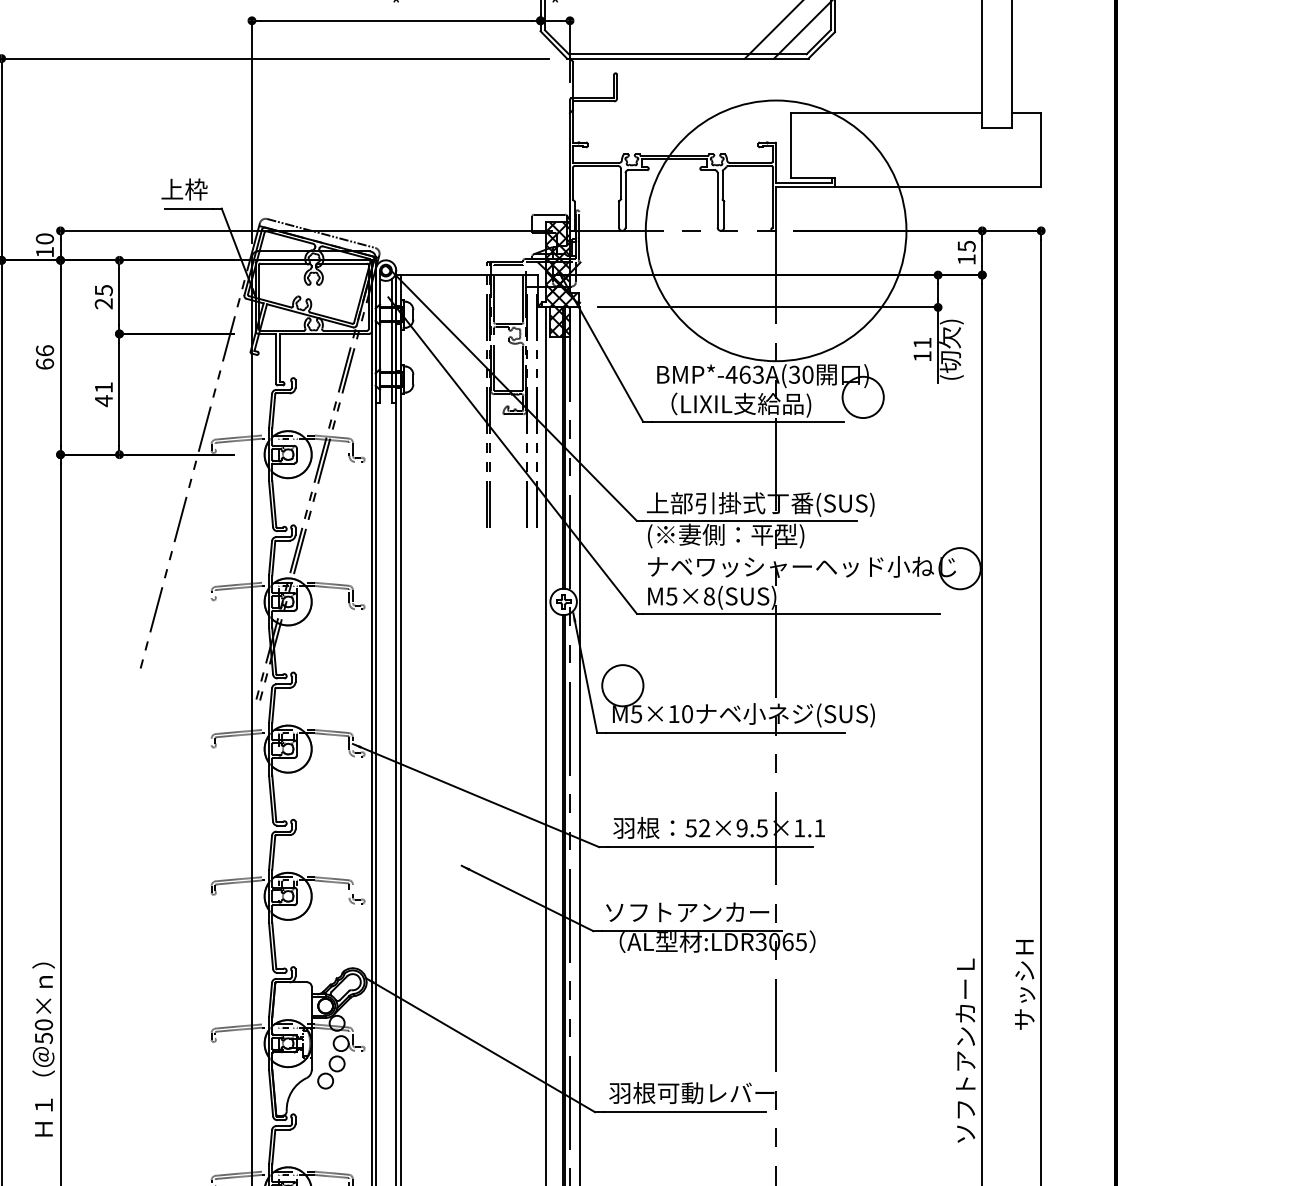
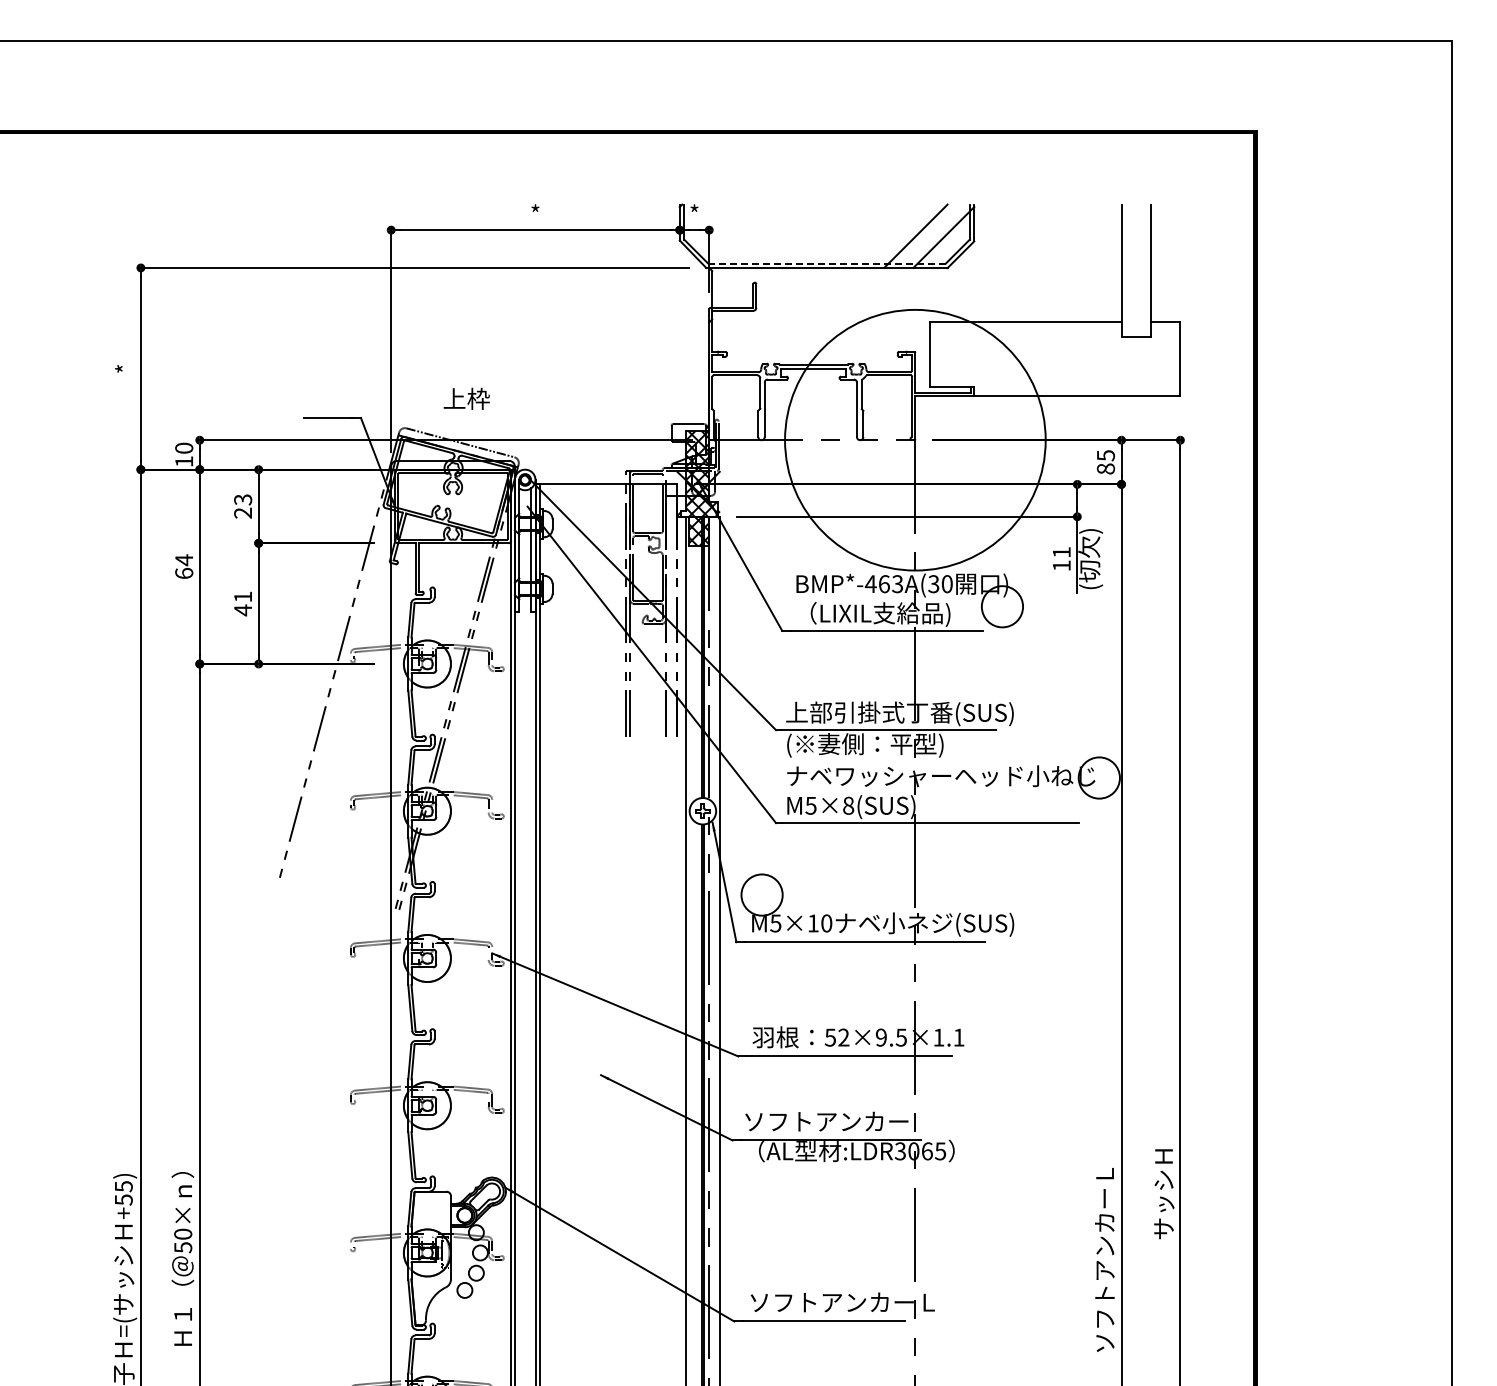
line: (688, 54) -> (827, 263), solid -> dashed
text: (184, 189) -> (466, 398), moved
text: (966, 259) -> (1105, 468), 15 -> 85
text: (103, 290) -> (242, 499), 25 -> 23
text: (45, 351) -> (184, 560), 66 -> 64
text: (702, 1093) -> (841, 1302), 羽根可動レバー -> ソフトアンカーＬ

